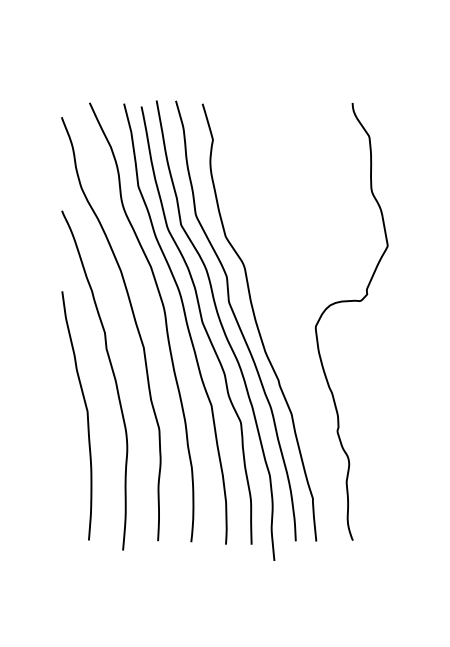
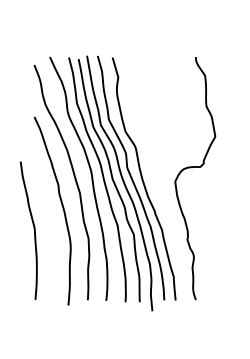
curve: (85, 413) -> (33, 229), moved

